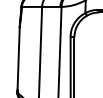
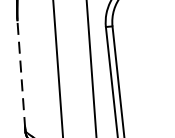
line: (18, 59) -> (21, 74), solid -> dashed

